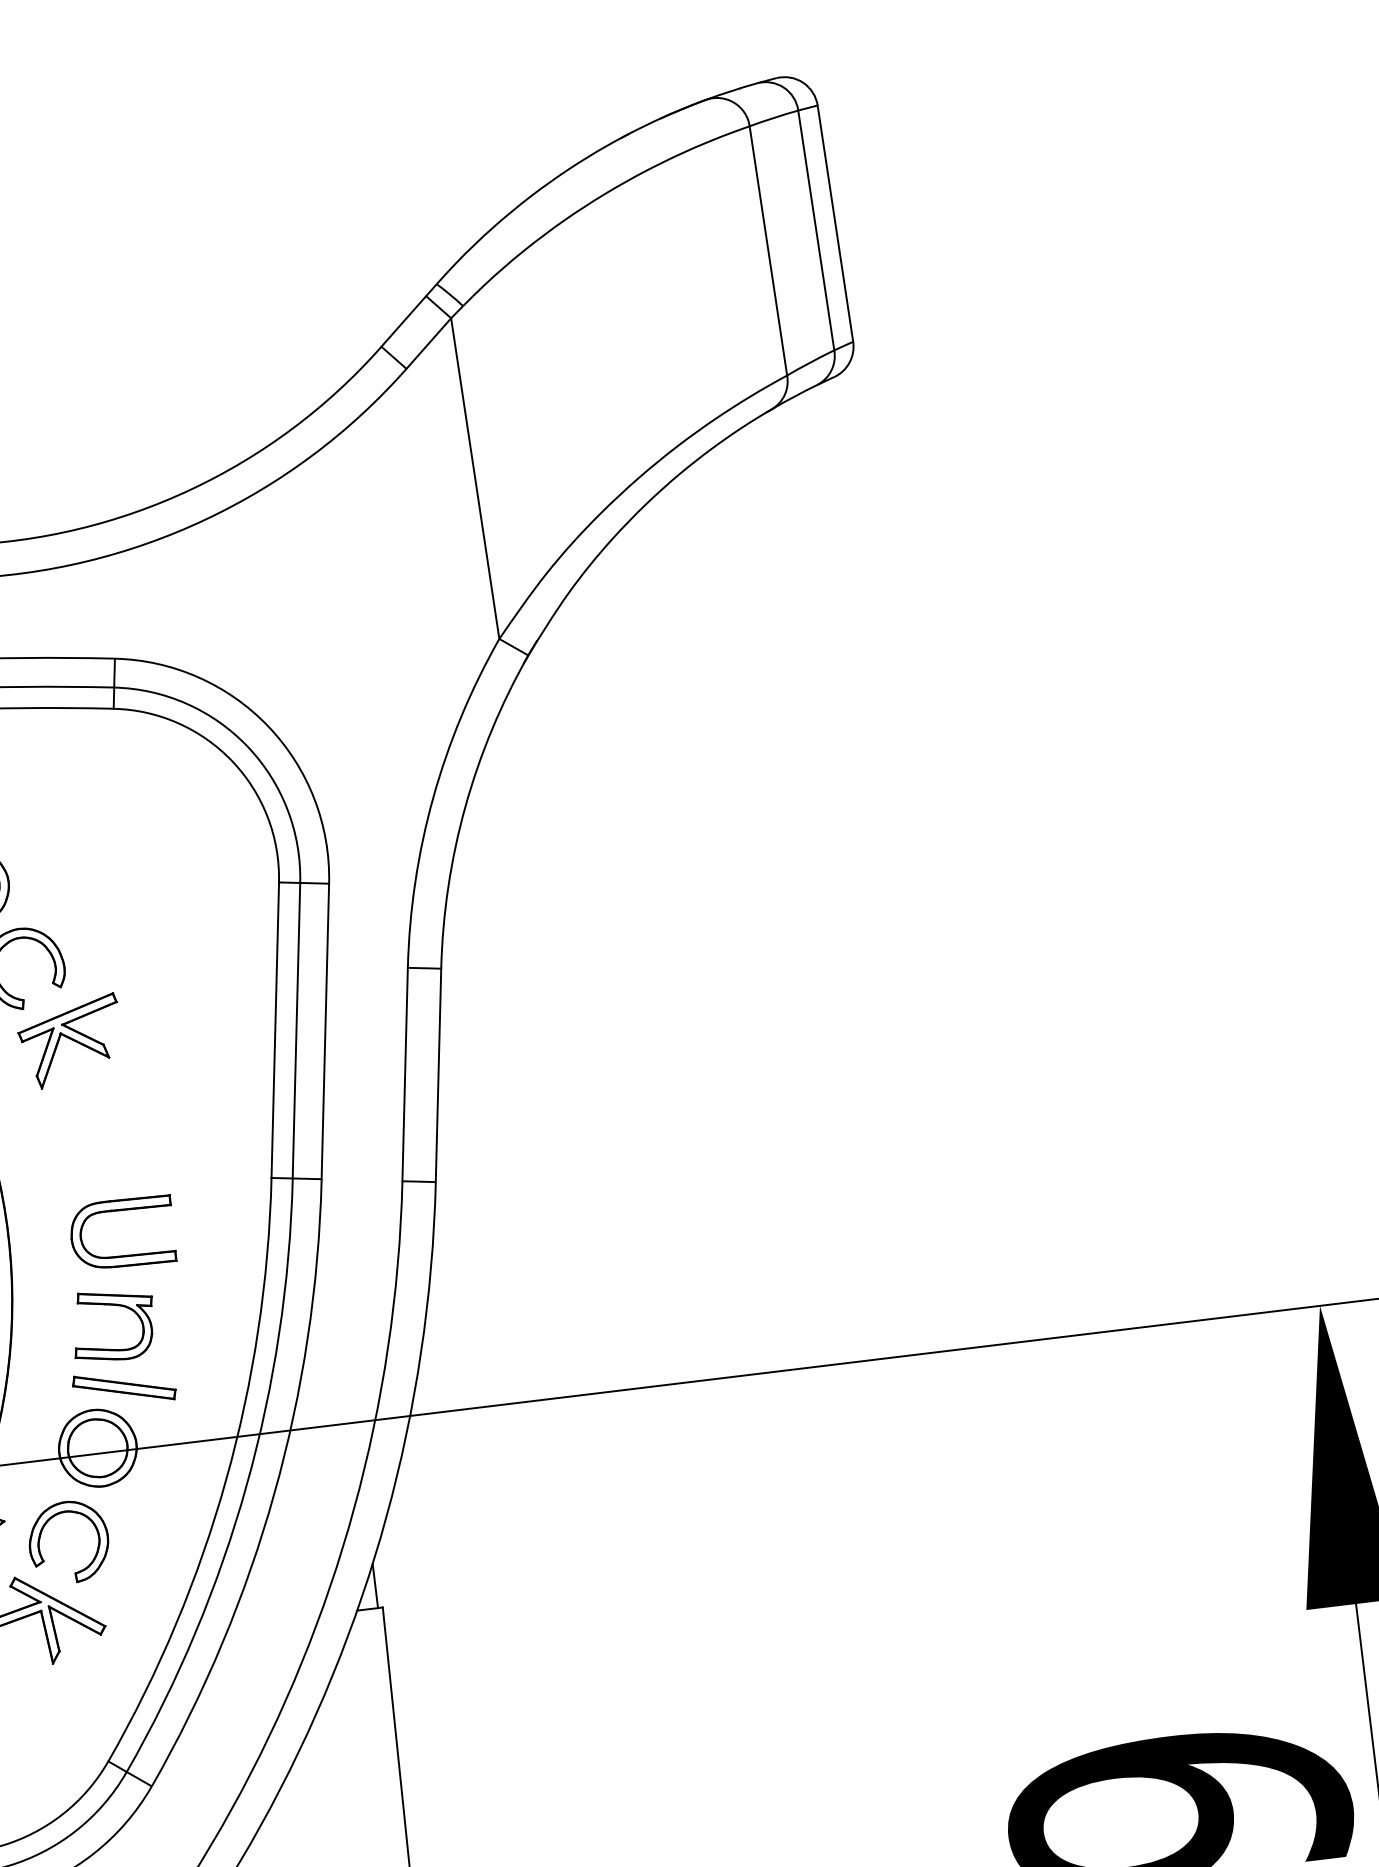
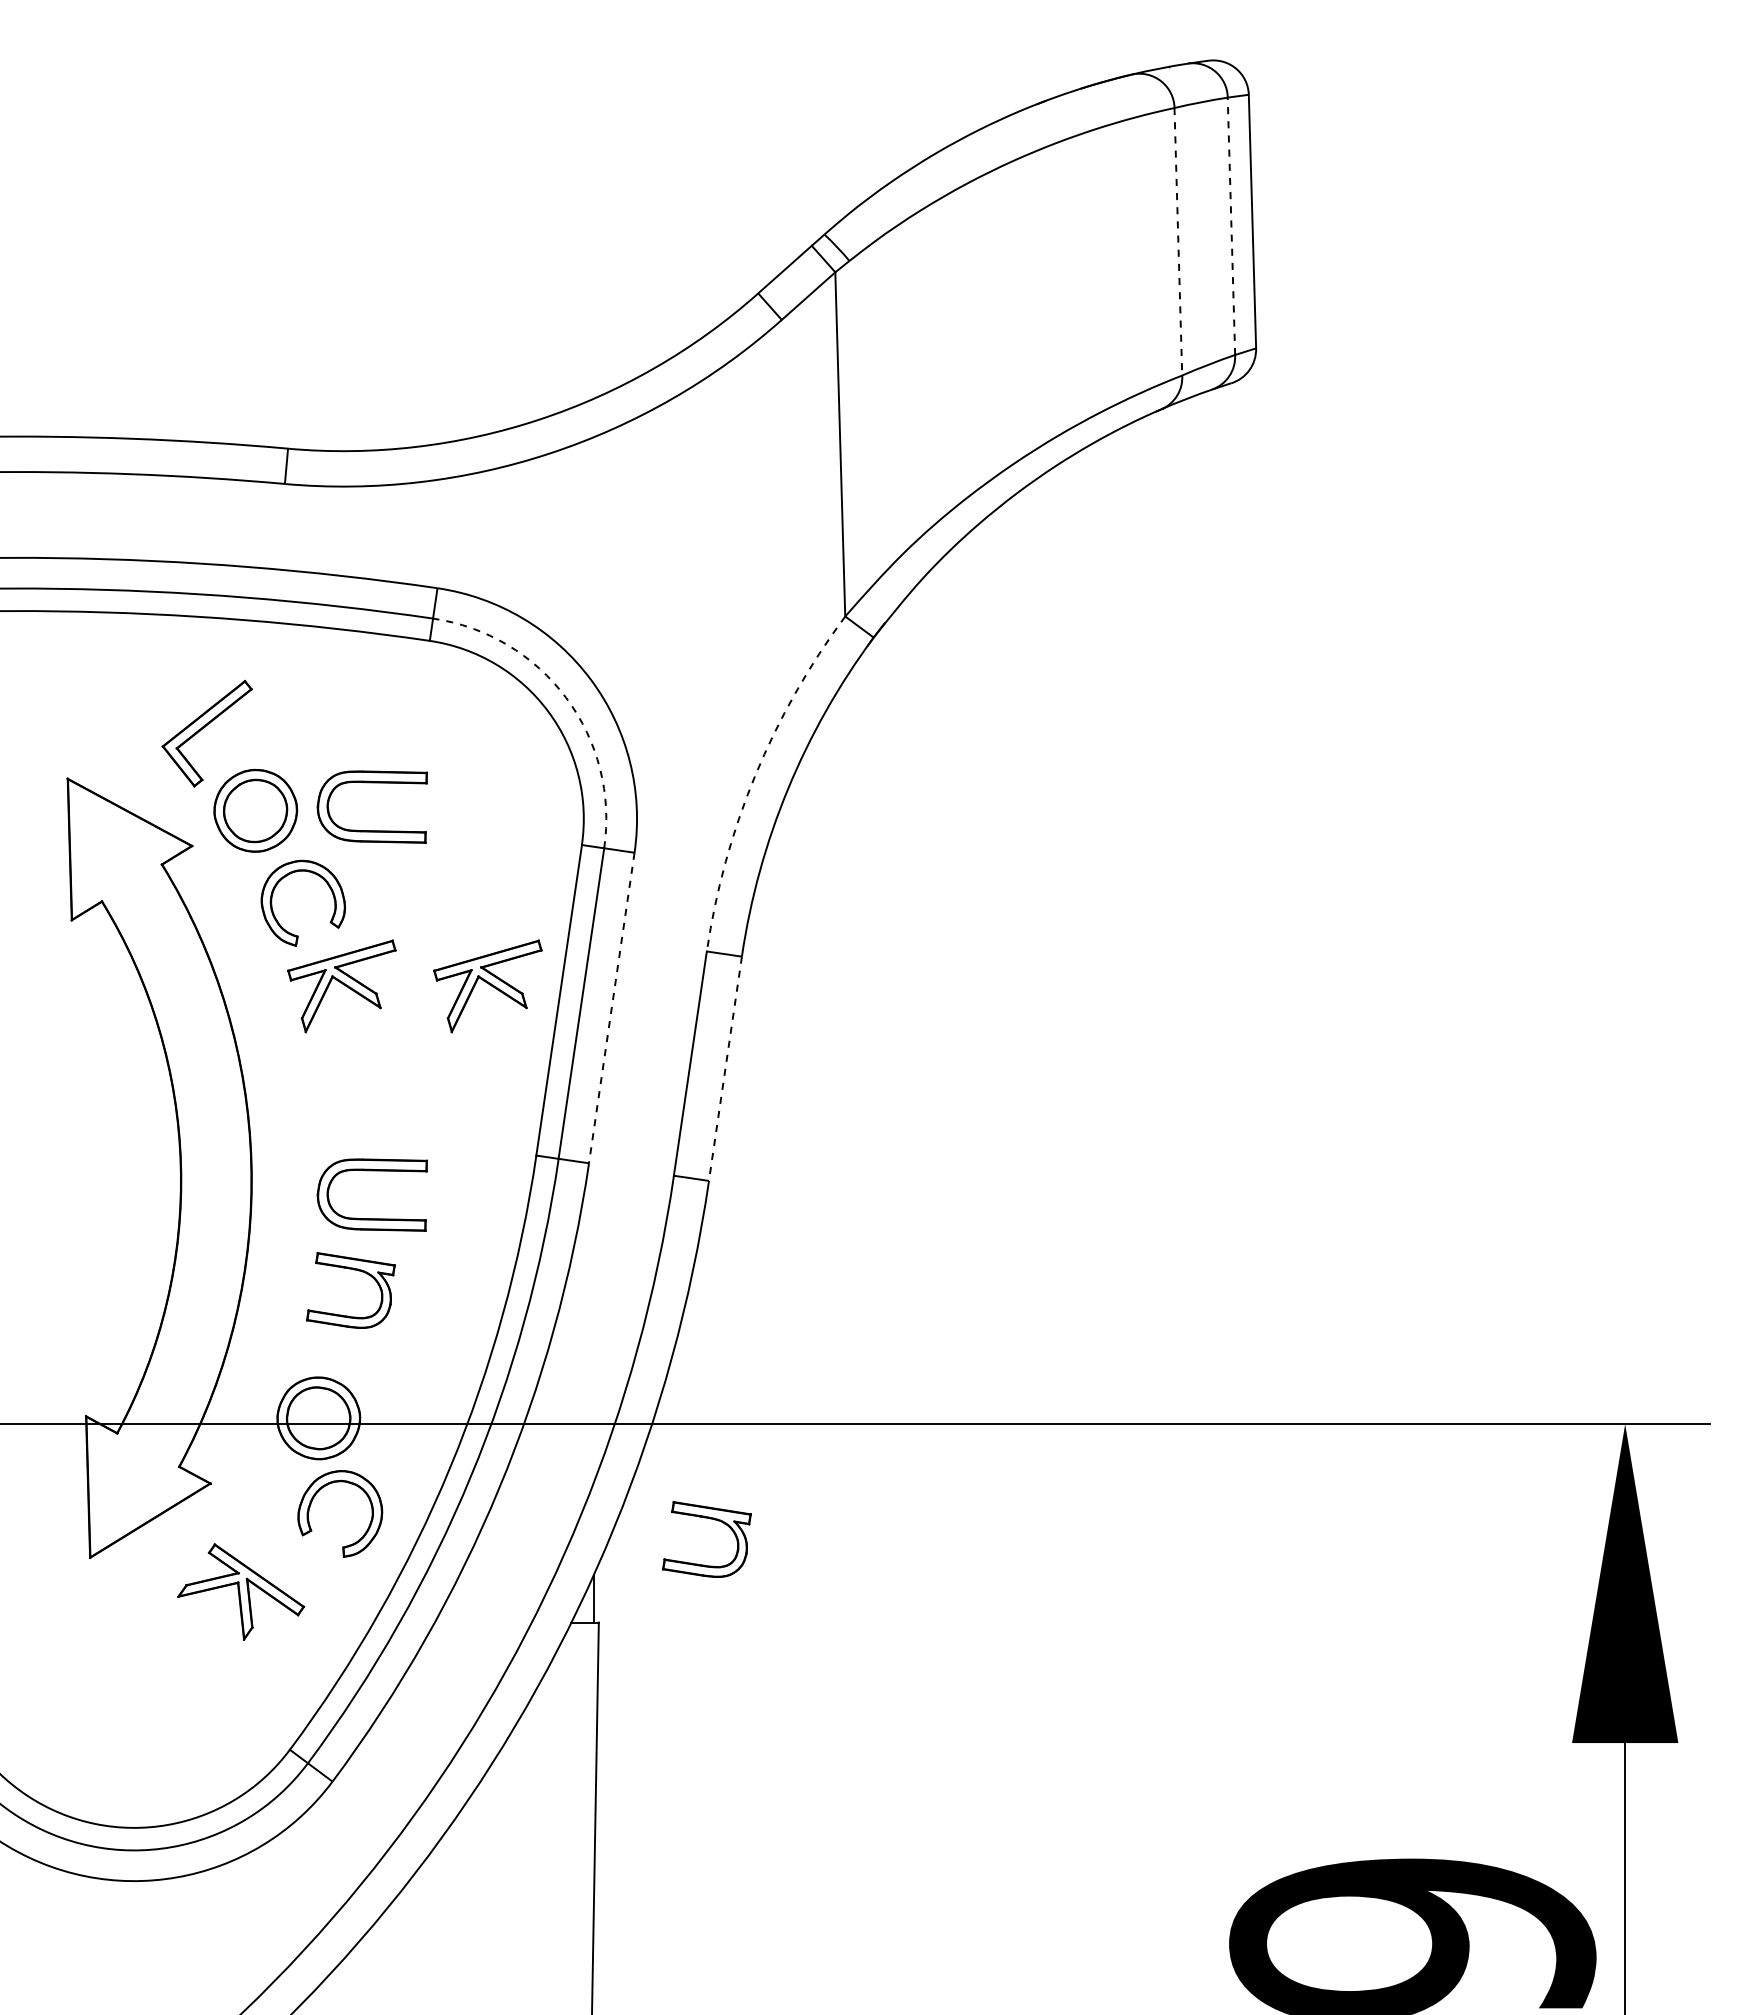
line: (816, 230) -> (1231, 226), solid -> dashed
line: (768, 250) -> (1178, 241), solid -> dashed
arc: (247, 746) -> (566, 697), solid -> dashed
arc: (433, 797) -> (755, 775), solid -> dashed
part: (75, 848) -> (371, 783), added
part: (206, 1025) -> (487, 986), added
line: (325, 1031) -> (611, 1008), solid -> dashed
line: (438, 1076) -> (725, 1069), solid -> dashed
part: (124, 1388) -> (354, 1358), removed
part: (475, 1498) -> (710, 1519), added
part: (43, 1528) -> (315, 1496), moved

